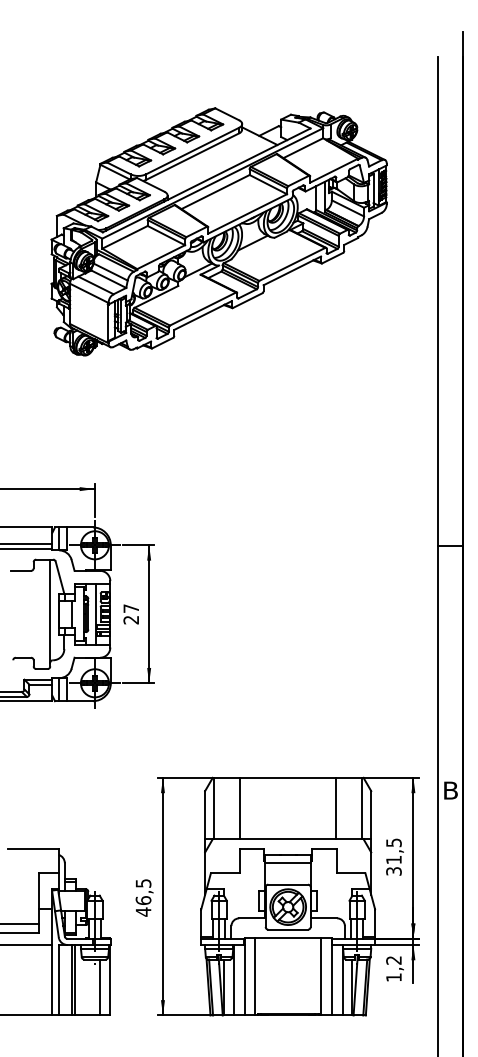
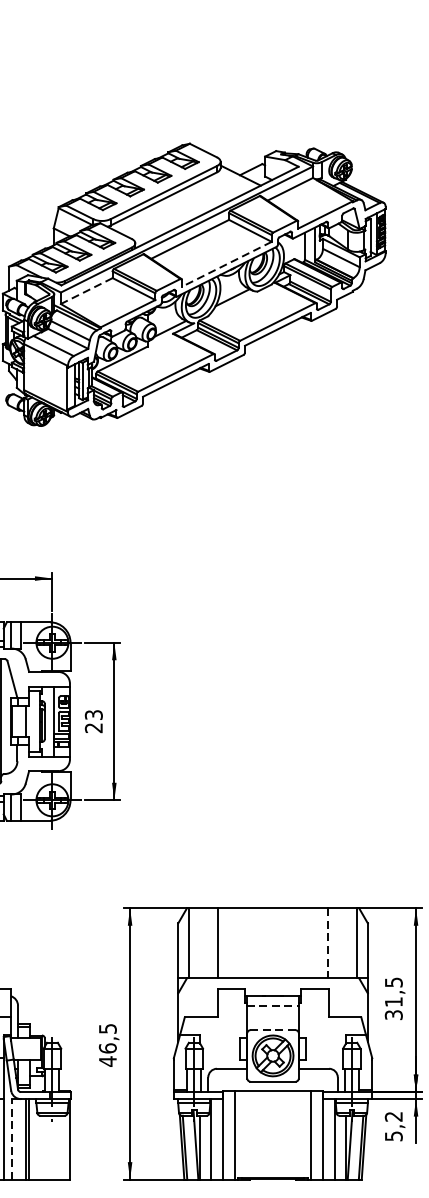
line: (247, 213) -> (226, 263), solid -> dashed
line: (124, 237) -> (86, 291), solid -> dashed
text: (131, 608) -> (94, 714), 27 -> 23
line: (336, 808) -> (328, 943), solid -> dashed
line: (288, 863) -> (273, 1006), solid -> dashed
line: (288, 884) -> (273, 1030), solid -> dashed
text: (393, 977) -> (393, 1136), 1,2 -> 5,2
line: (59, 979) -> (11, 1138), solid -> dashed
line: (100, 987) -> (58, 1147), removed

